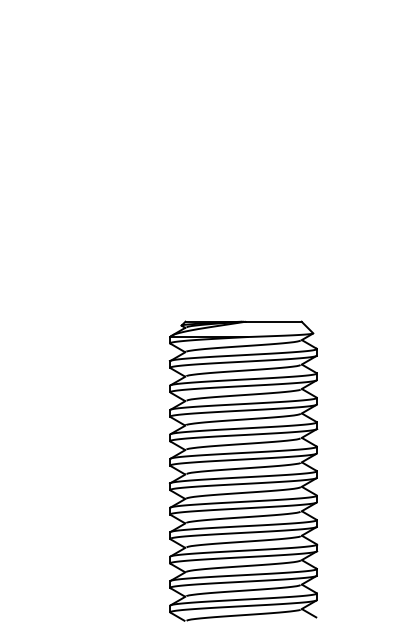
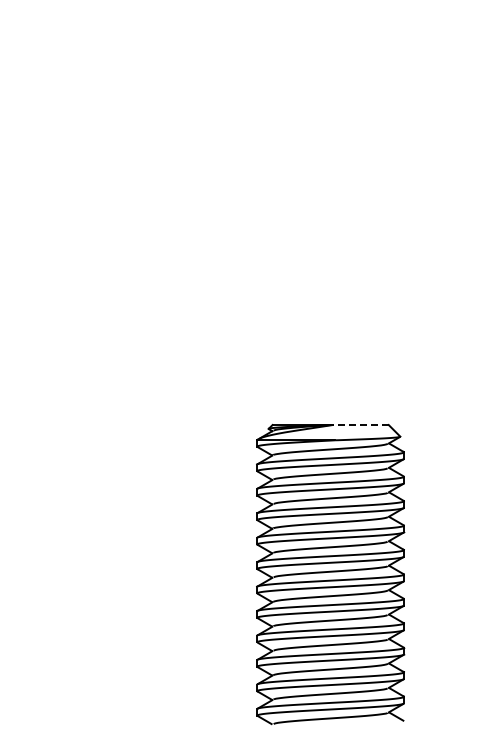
line: (273, 322) -> (360, 425), solid -> dashed

